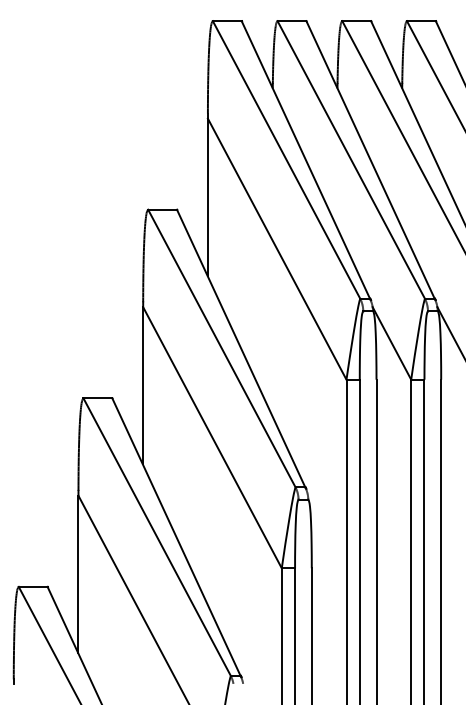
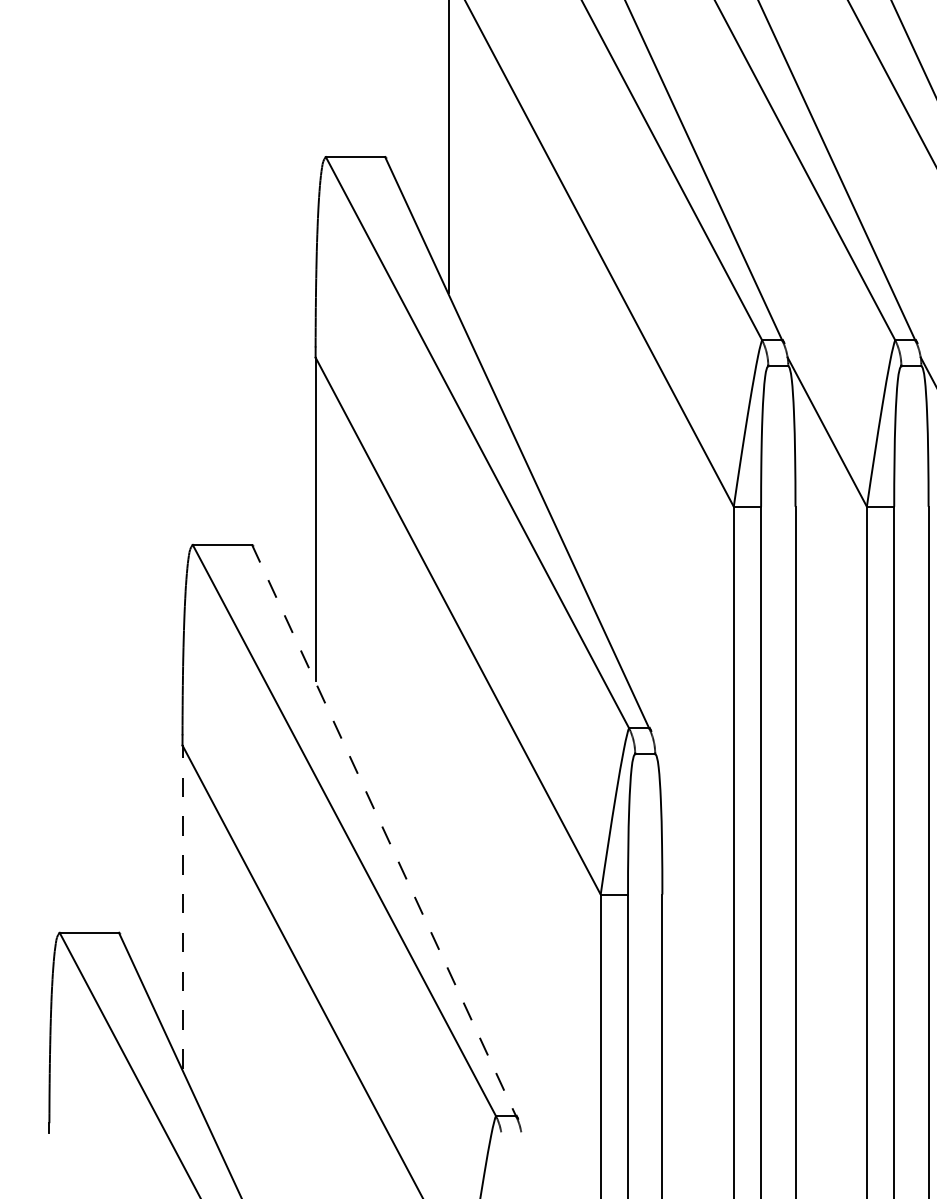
line: (176, 537) -> (384, 831), solid -> dashed
line: (78, 574) -> (182, 907), solid -> dashed

